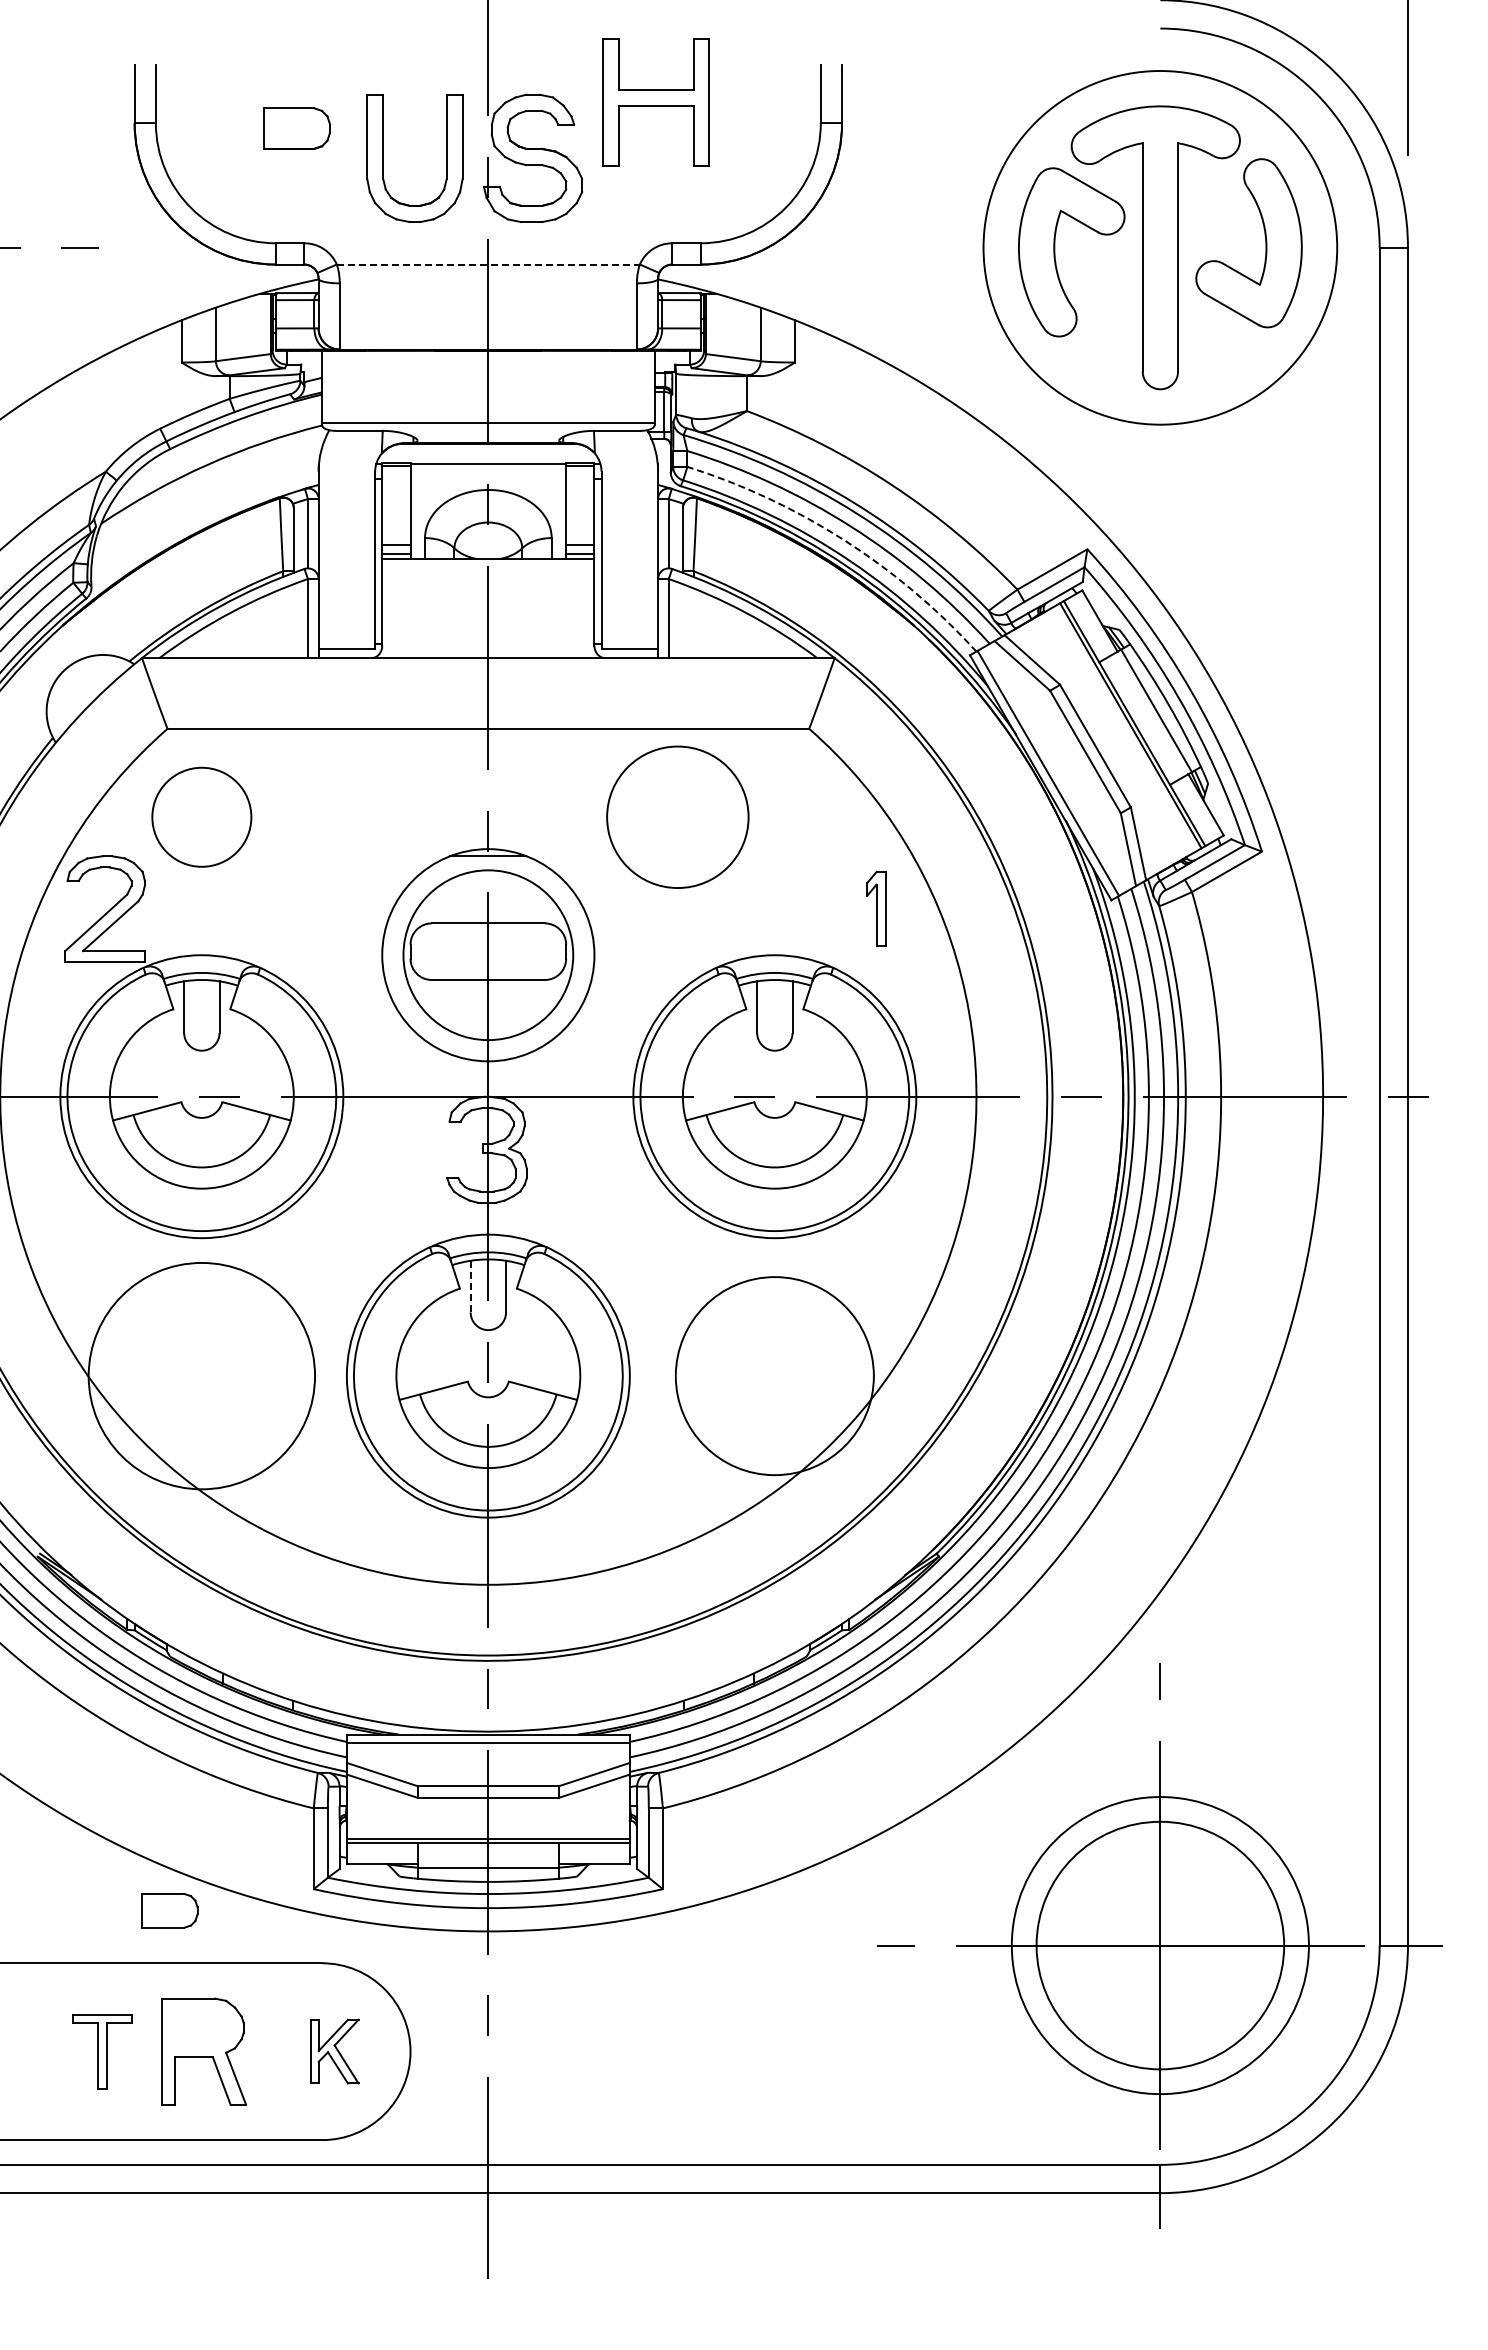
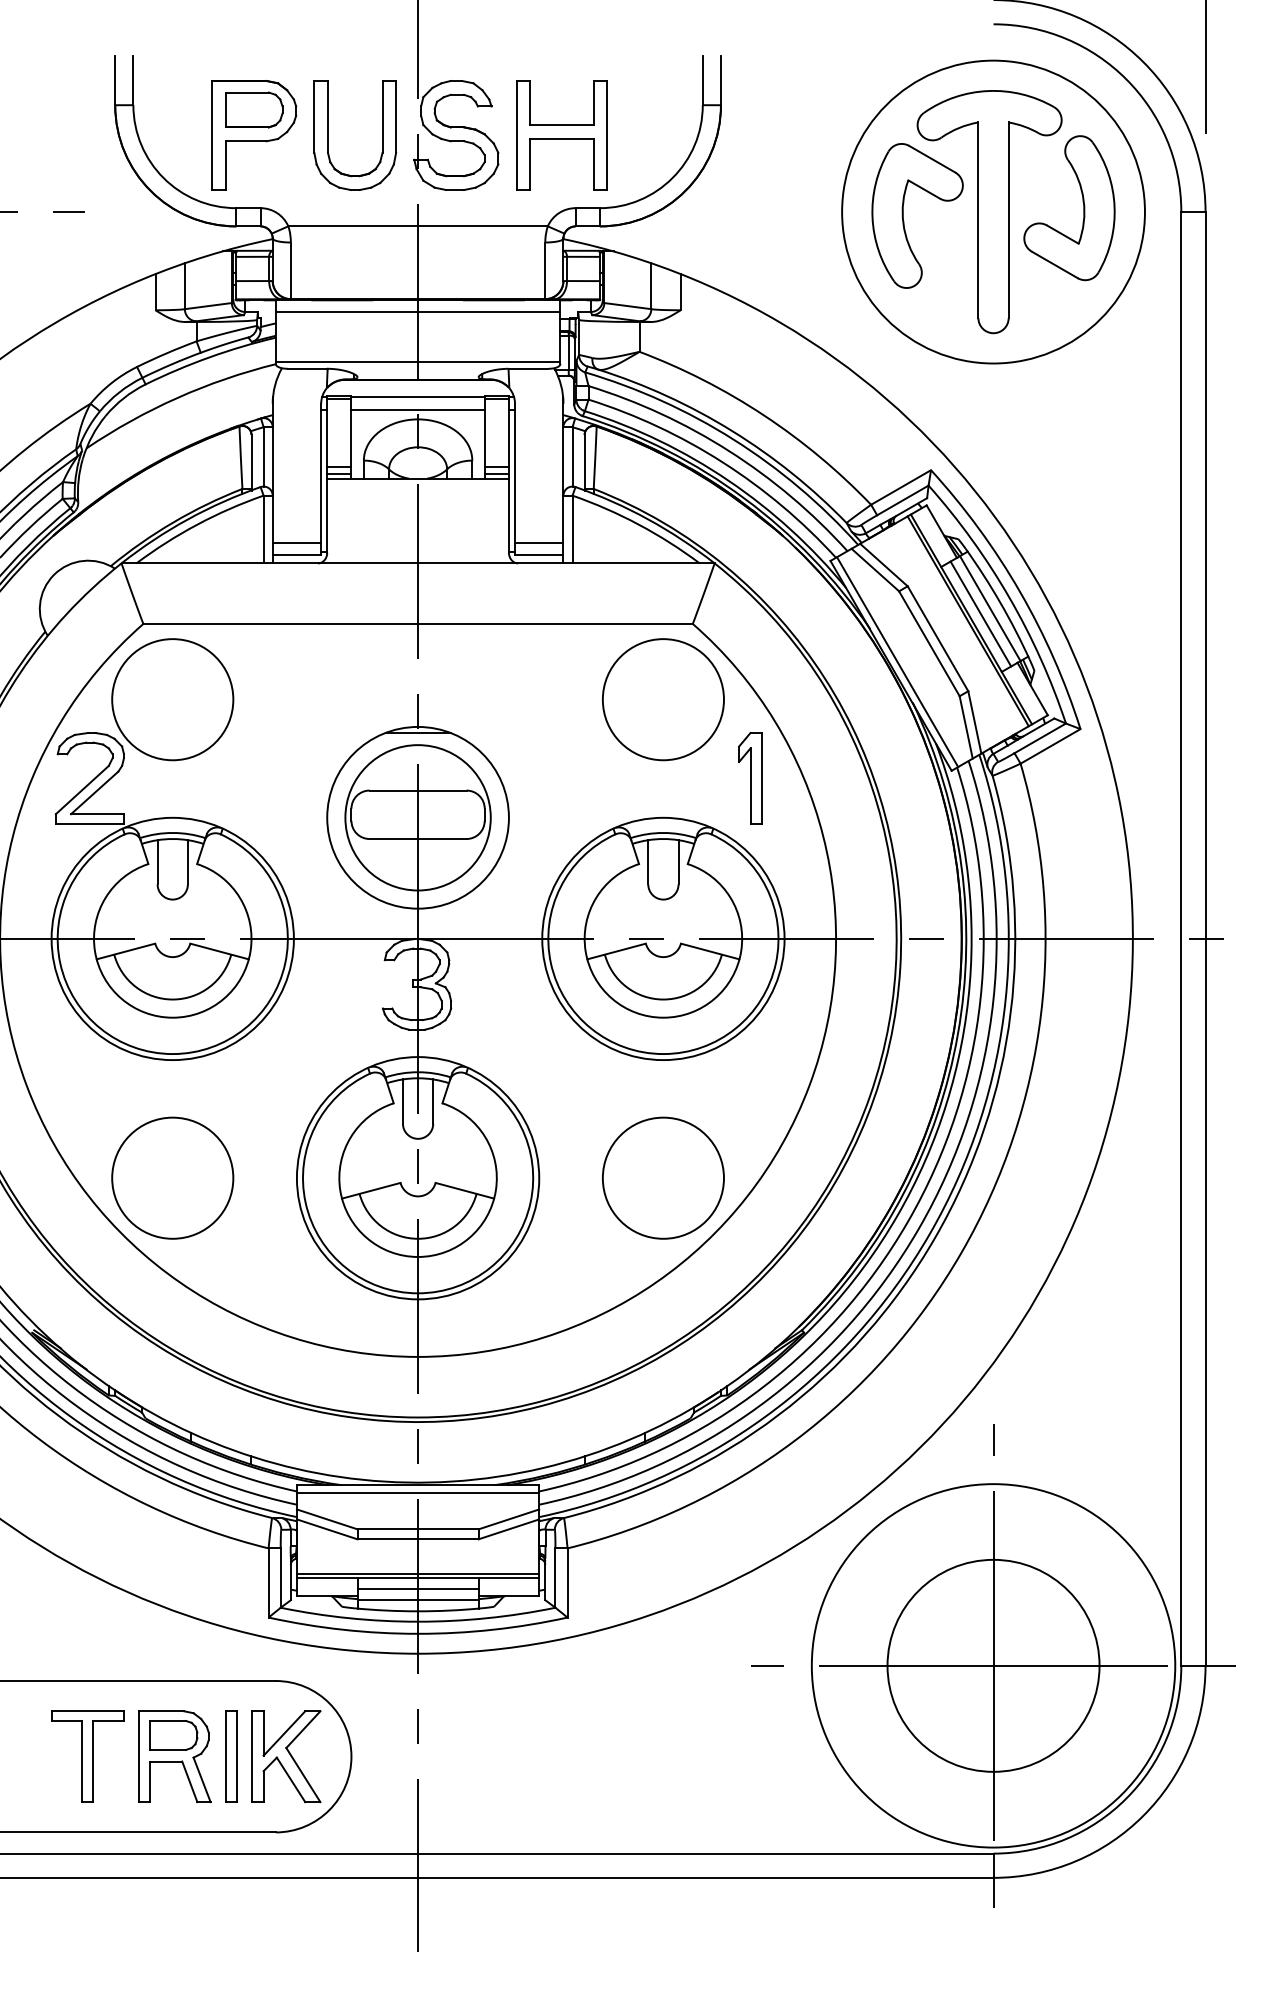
part: (655, 102) -> (561, 135), moved
part: (296, 157) -> (253, 134), added
line: (488, 264) -> (418, 226), dashed -> solid
line: (488, 364) -> (418, 311), added
line: (488, 479) -> (418, 410), added
arc: (844, 540) -> (723, 462), dashed -> solid
line: (346, 634) -> (296, 543), added
line: (629, 634) -> (538, 543), added
line: (1145, 716) -> (980, 613), added
circle: (677, 816) -> (663, 699), moved
circle: (201, 817) -> (172, 699), size x1.43
part: (876, 908) -> (750, 777), size x1.43
line: (470, 1286) -> (402, 1101), dashed -> solid
circle: (201, 1375) -> (172, 1177), size x0.62
circle: (774, 1375) -> (663, 1177), size x0.71
line: (488, 1855) -> (418, 1588), added
part: (169, 1910) -> (173, 1735), moved
circle: (1160, 1945) -> (993, 1665), size x1.43
part: (101, 2051) -> (86, 1756), size x1.43
part: (270, 2051) -> (231, 1756), added
part: (334, 2051) -> (286, 1756), size x1.67

